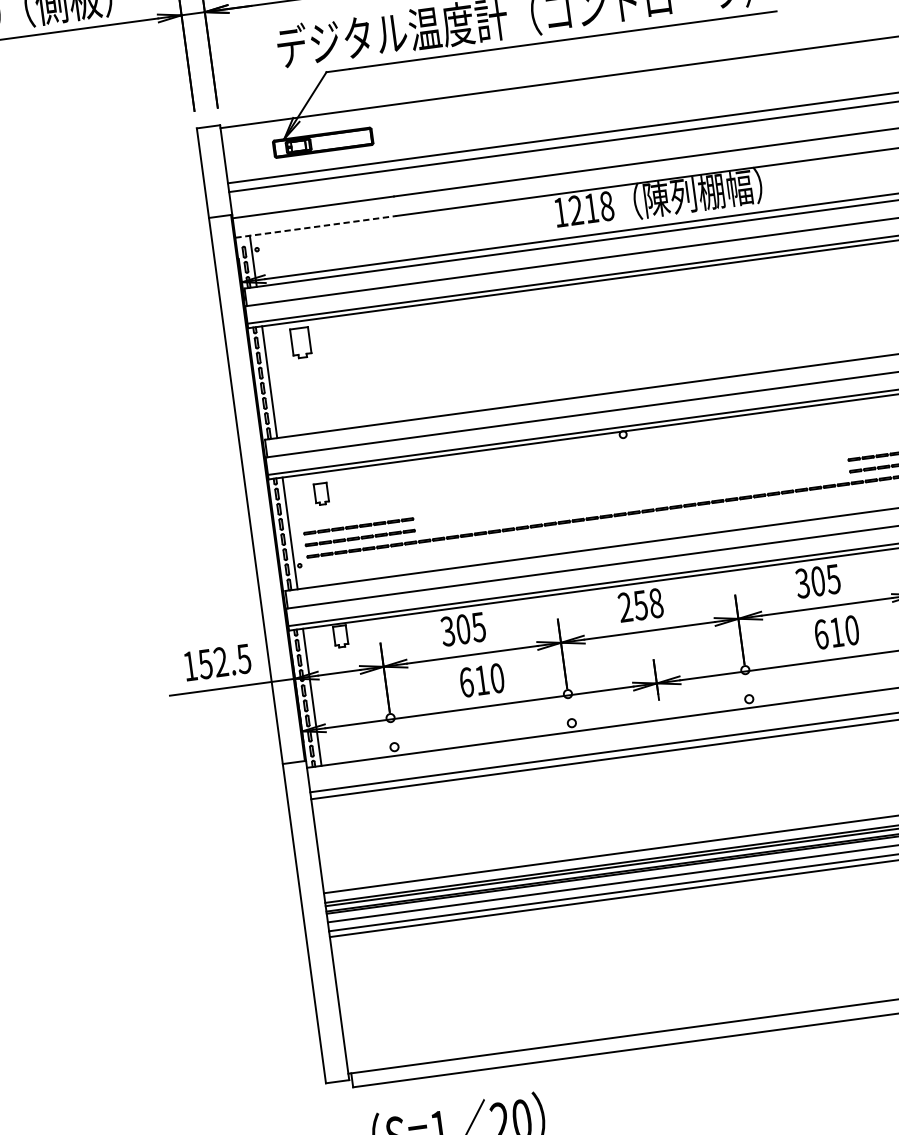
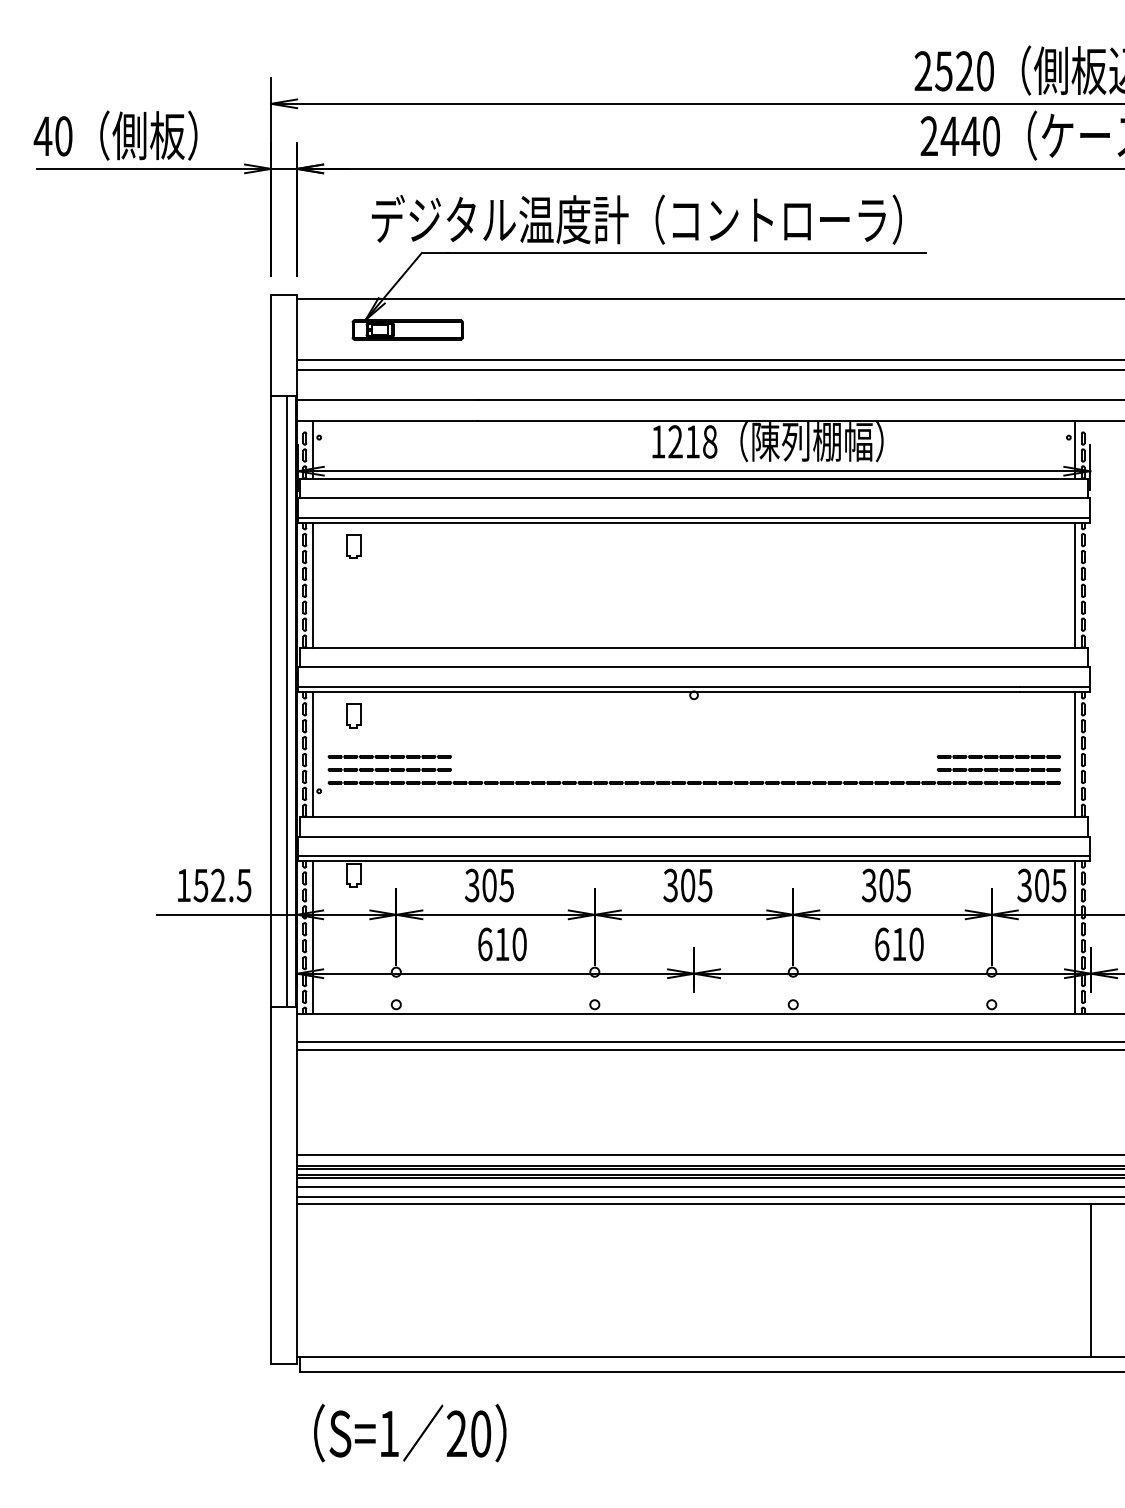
line: (316, 226) -> (387, 421), dashed -> solid
part: (300, 342) -> (353, 546), size x0.71
line: (259, 488) -> (286, 700), added
text: (640, 605) -> (687, 885), 258 -> 305

